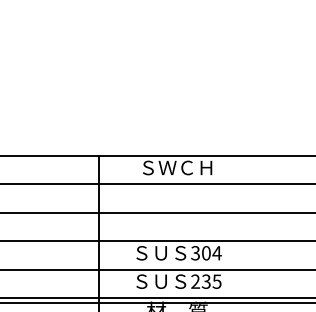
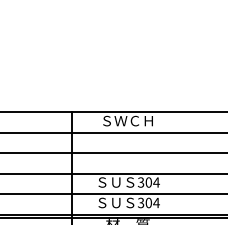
text: (206, 281) -> (148, 202), 235 -> 304

